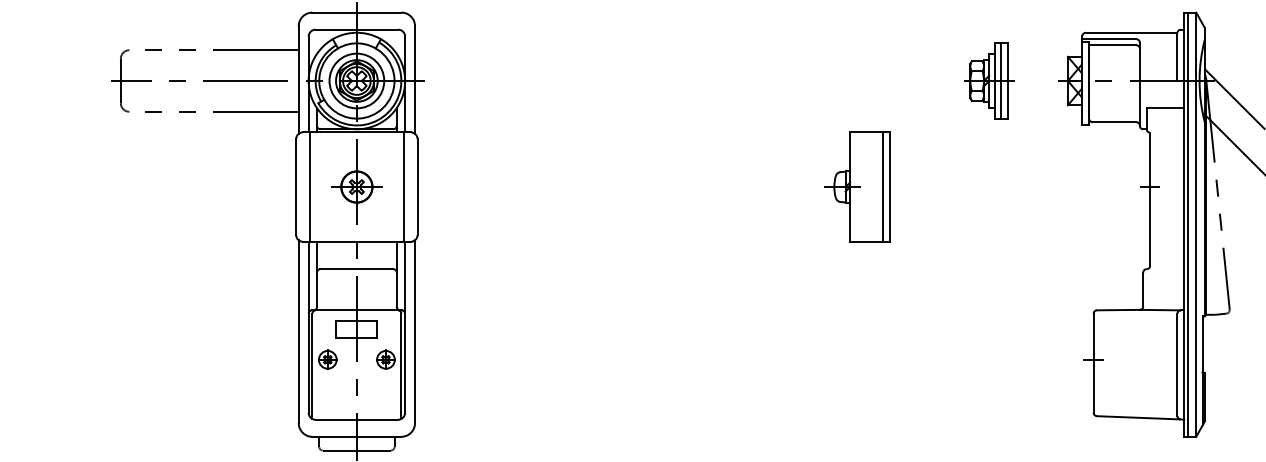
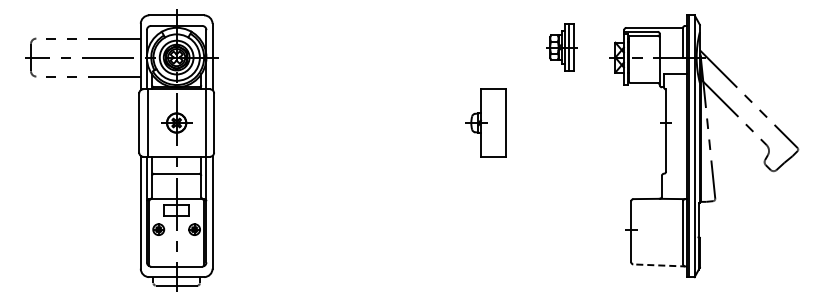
part: (988, 80) -> (561, 47), moved
line: (883, 186) -> (501, 122), removed
line: (1140, 417) -> (660, 265), solid -> dashed

